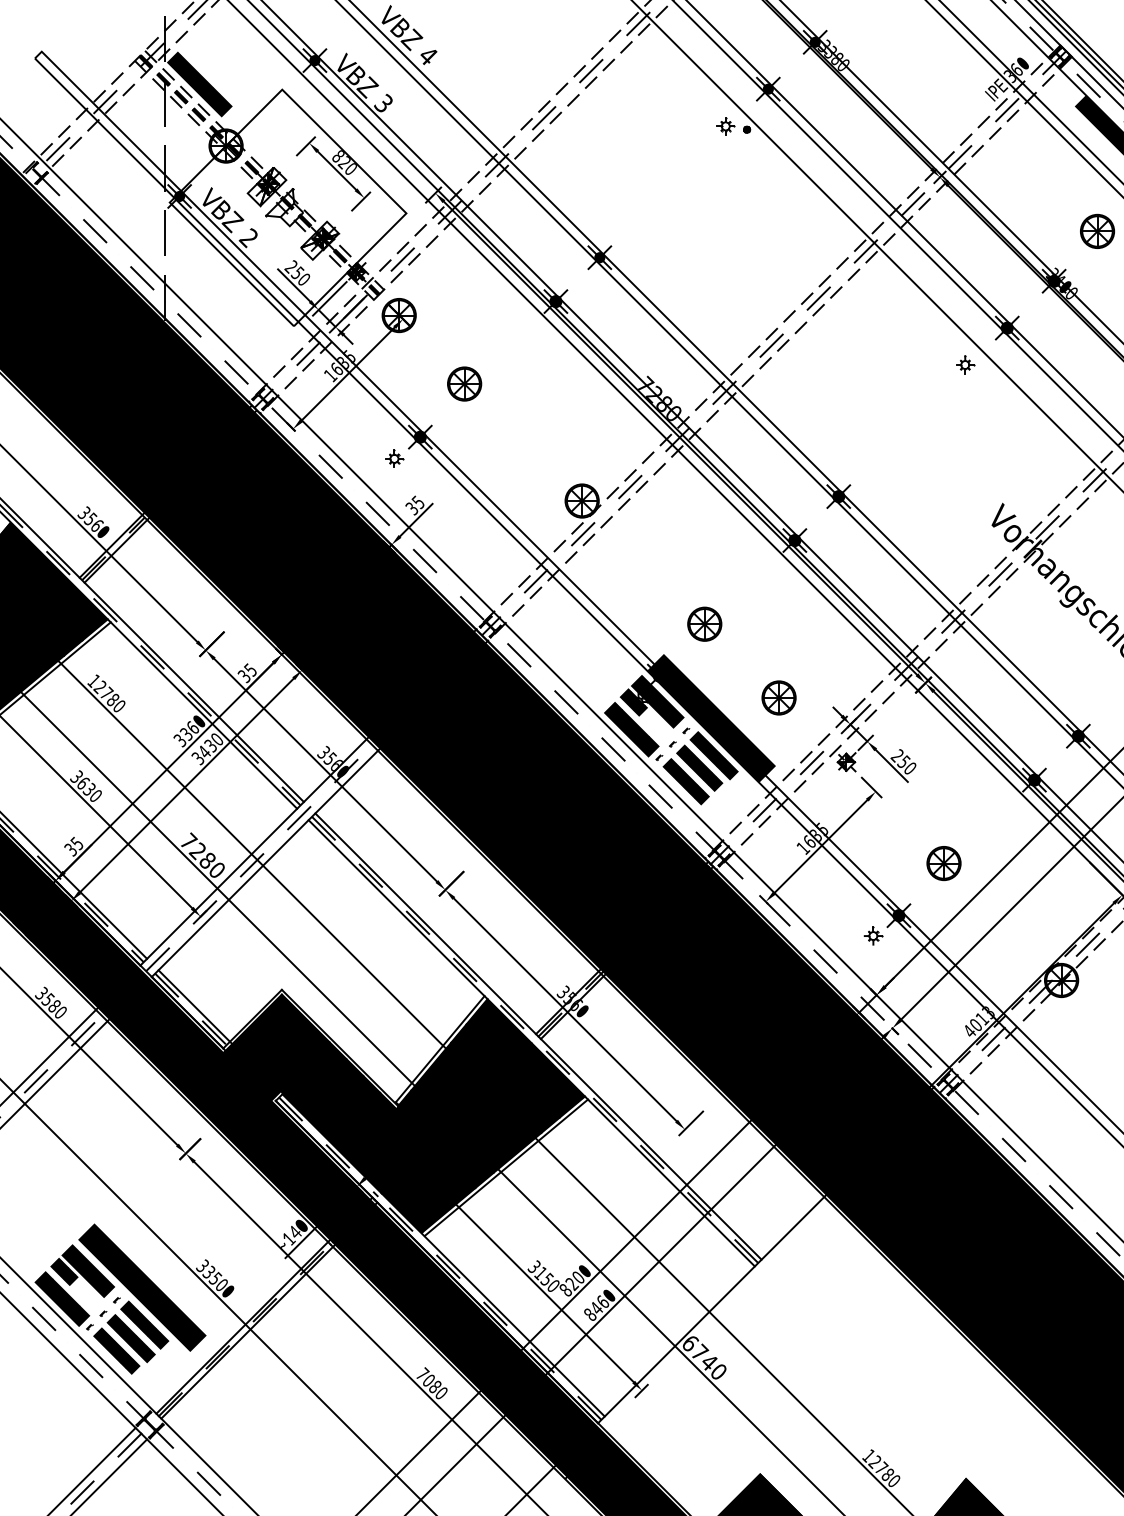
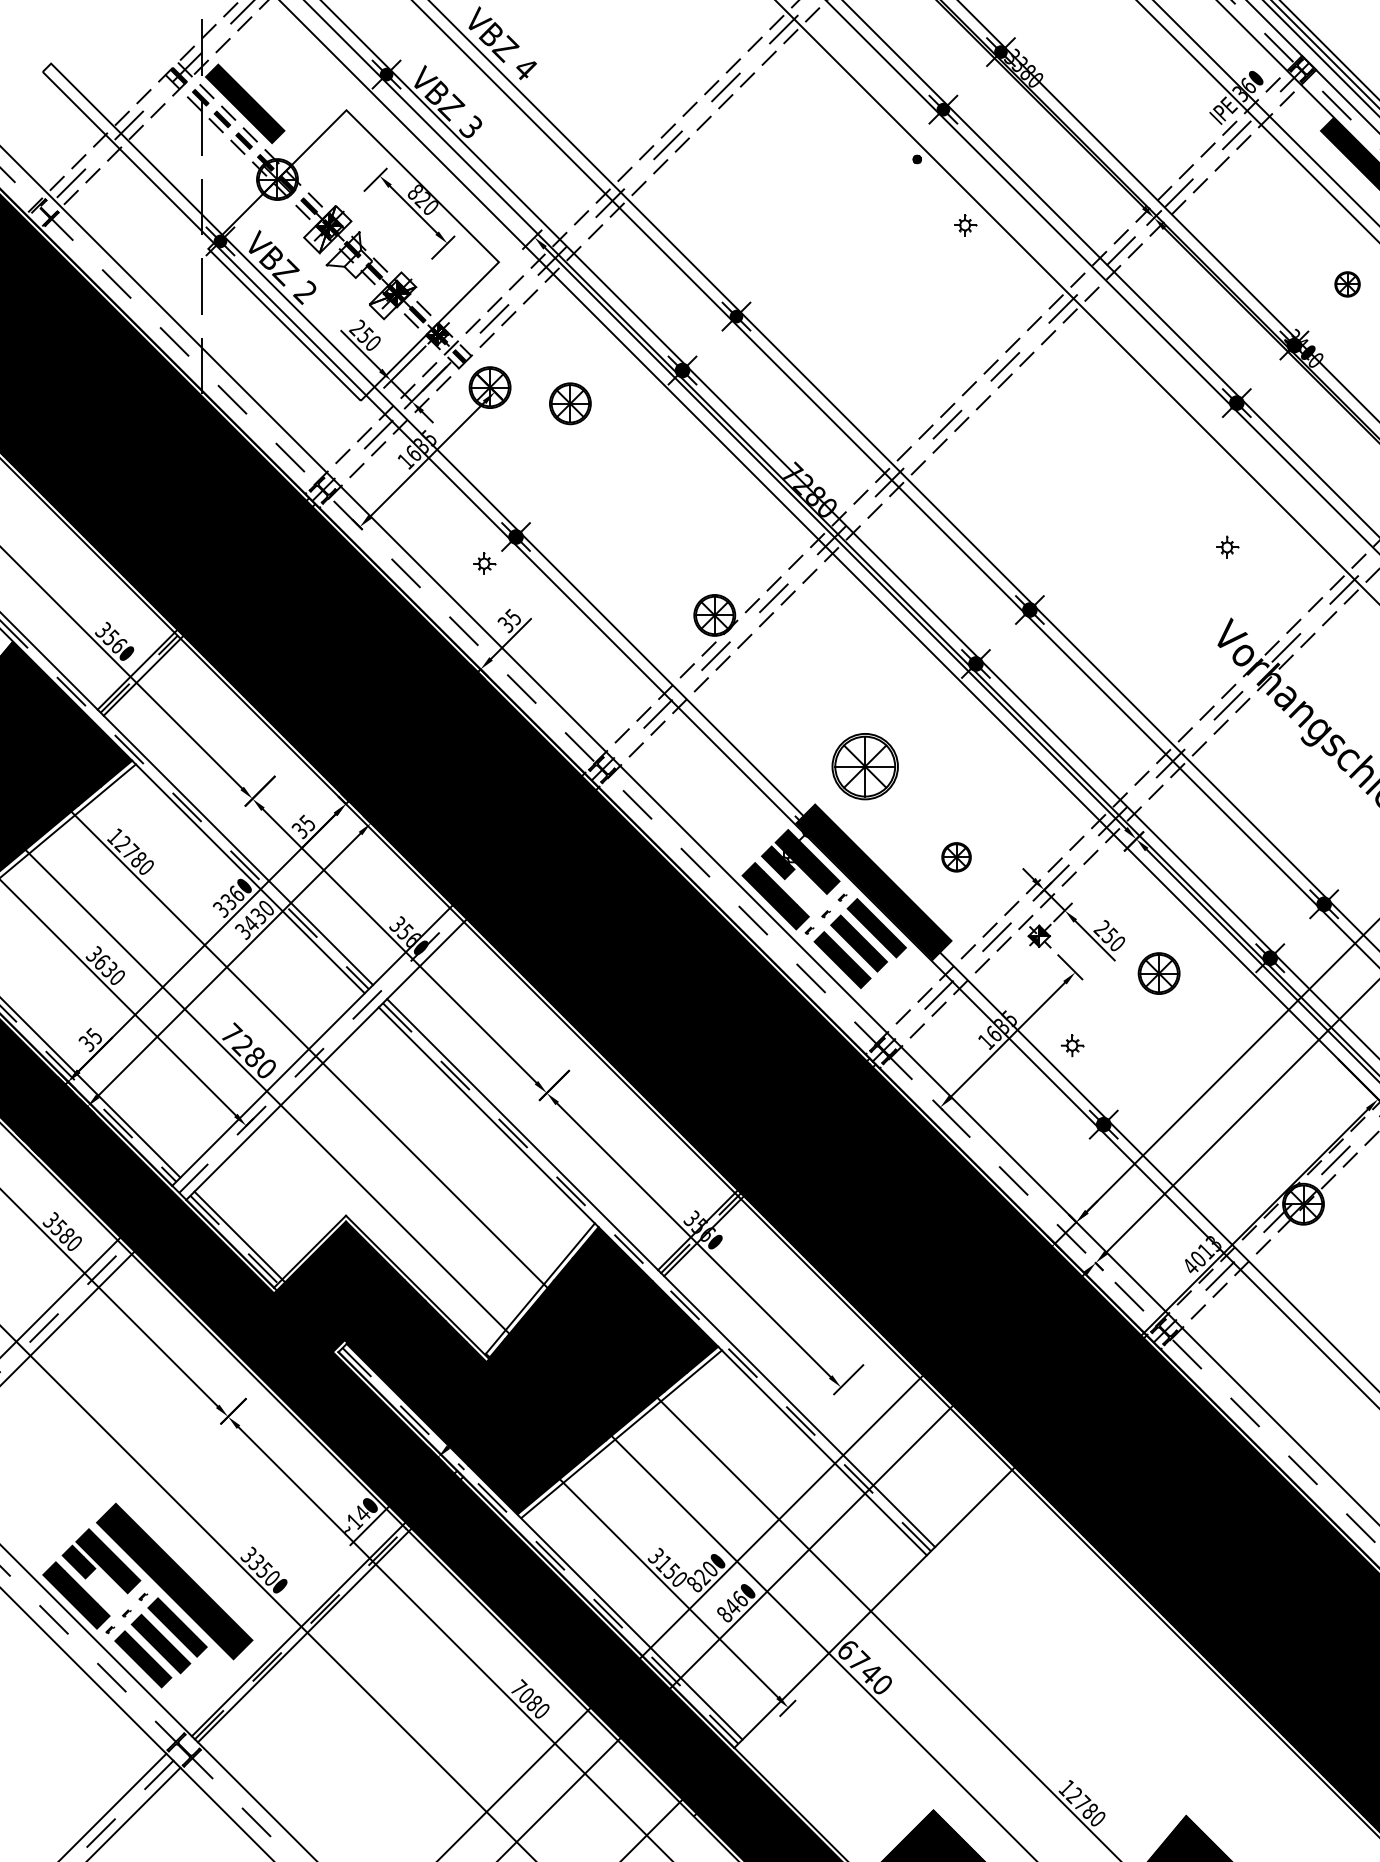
part: (726, 126) -> (965, 225), moved
part: (1097, 231) -> (1347, 284), size x0.6
part: (965, 364) -> (1227, 546), moved
part: (464, 383) -> (570, 403), moved
part: (704, 624) -> (865, 766), size x1.6
part: (779, 698) -> (956, 857), size x0.7
part: (943, 863) -> (1158, 973), moved
part: (873, 935) -> (1072, 1045), moved

